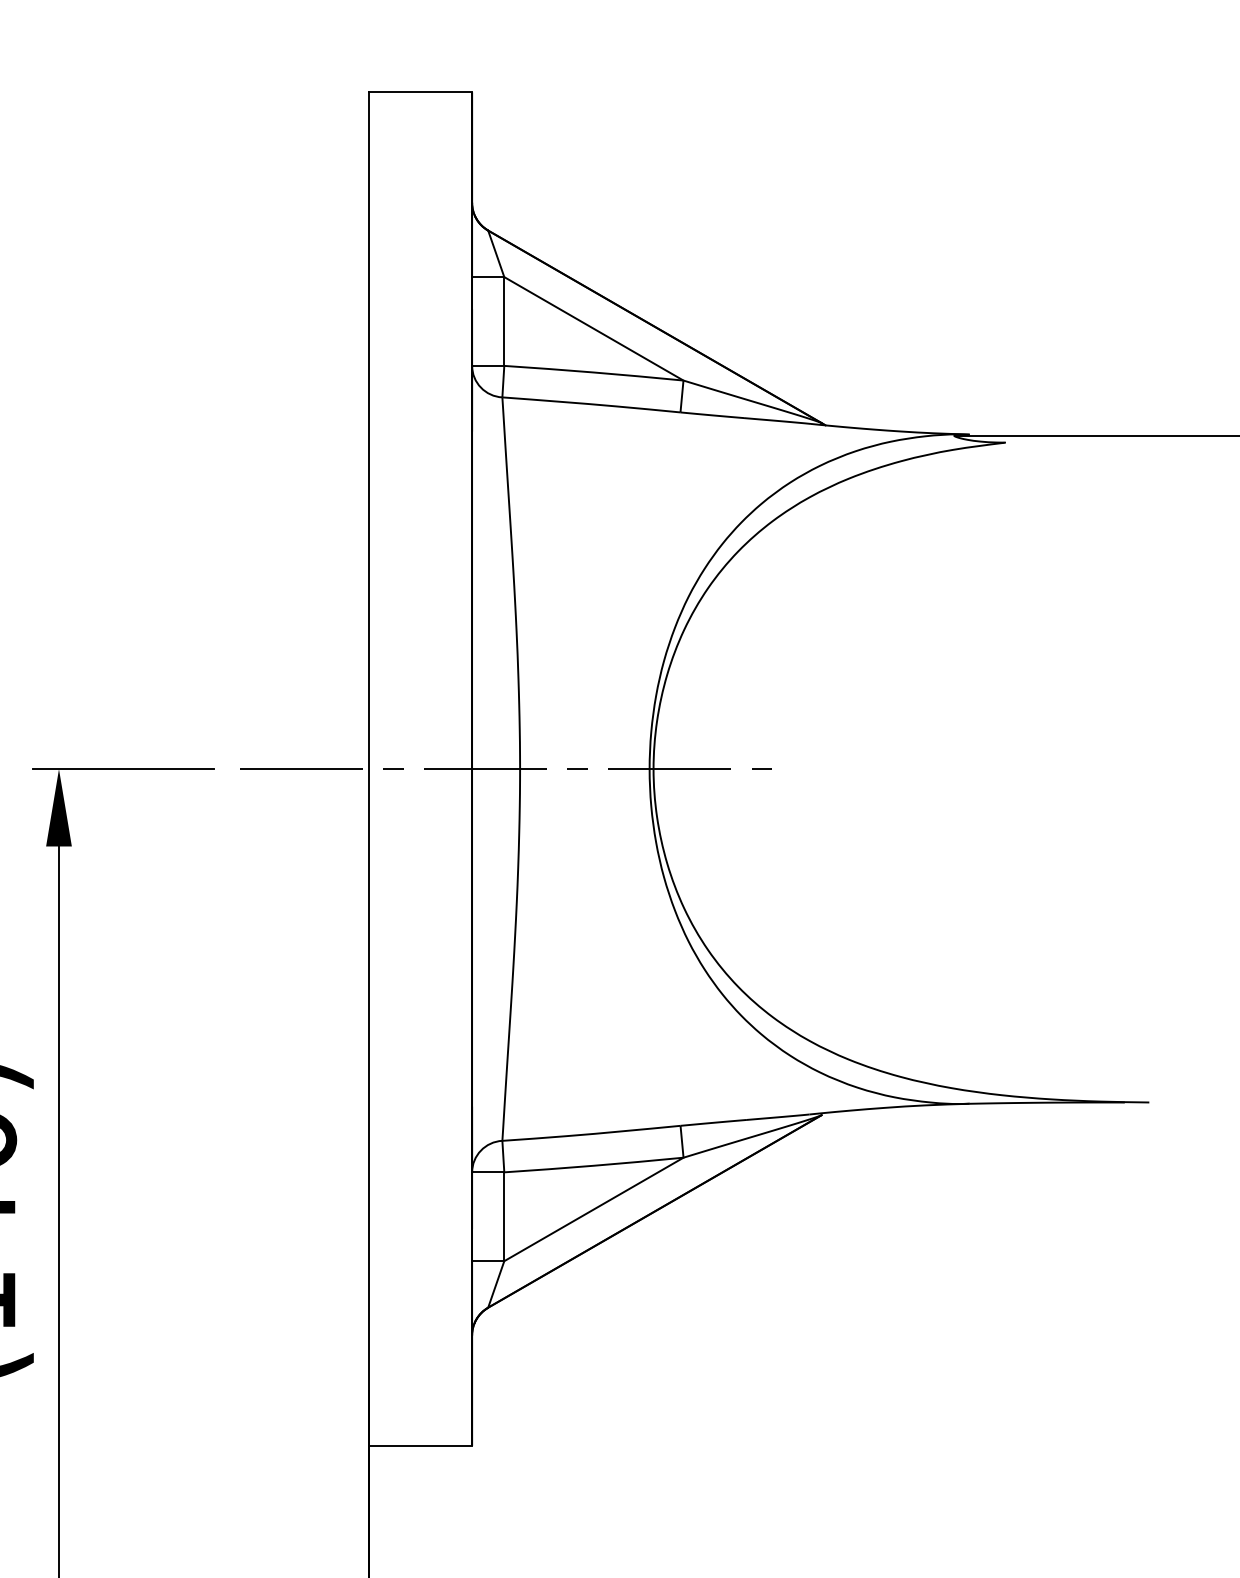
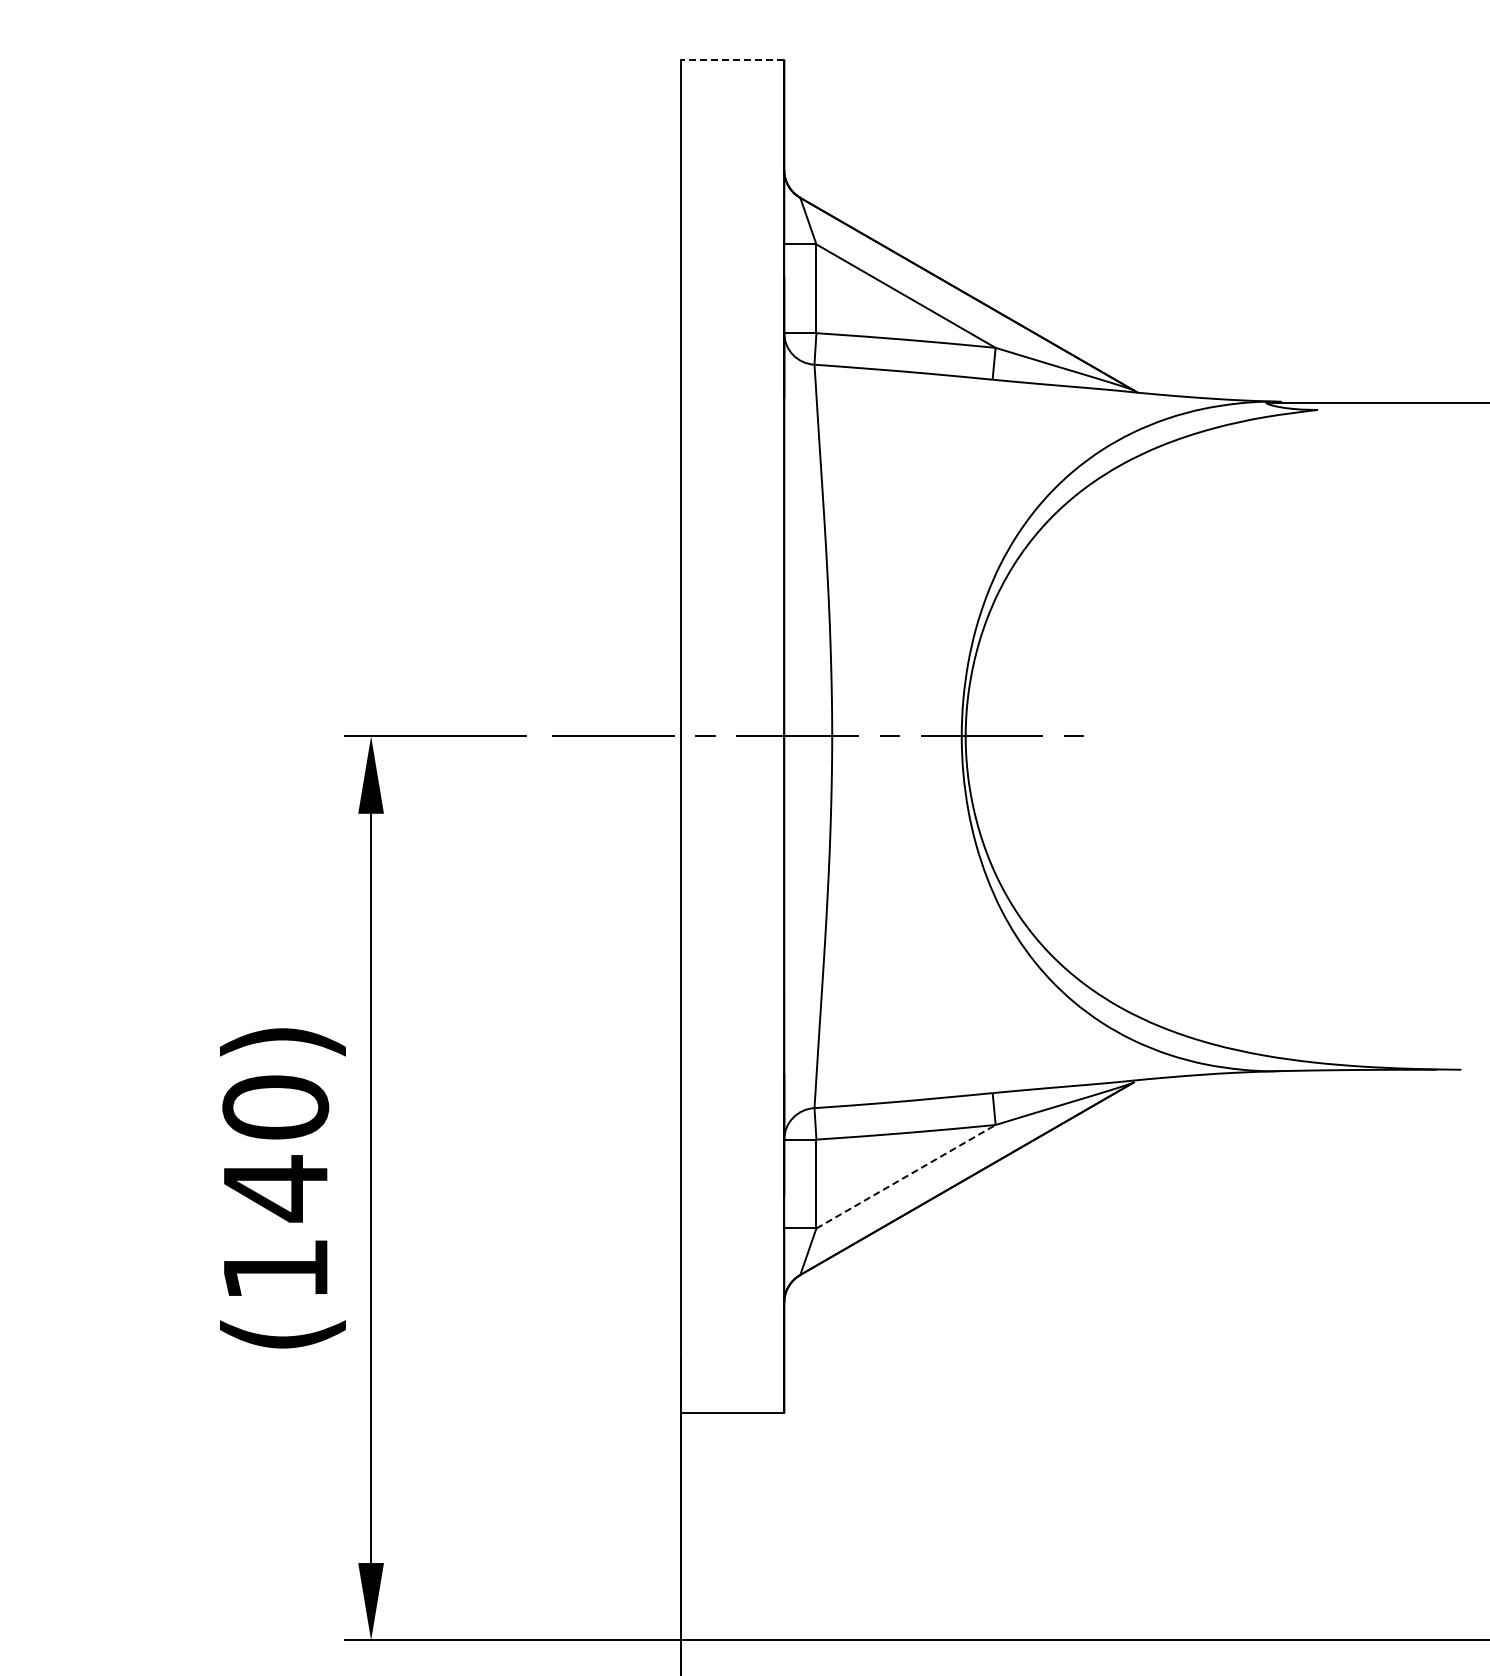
line: (420, 92) -> (732, 59), solid -> dashed
line: (594, 1209) -> (906, 1176), solid -> dashed

